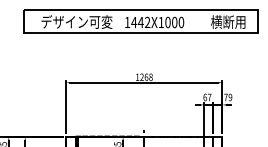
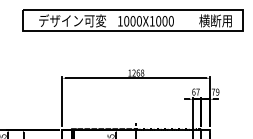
text: (140, 22) -> (132, 21), 1442X1000 -> 1000X1000

